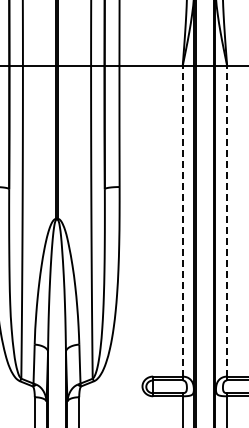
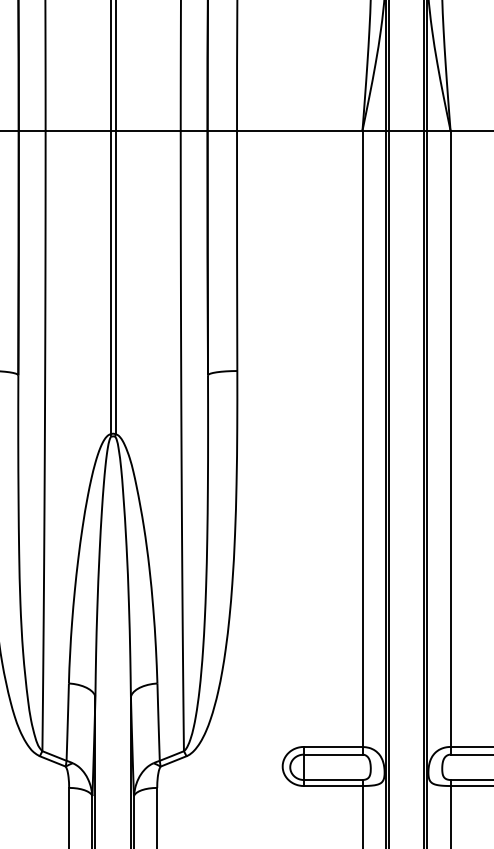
line: (182, 220) -> (362, 437), dashed -> solid
line: (227, 220) -> (451, 437), dashed -> solid

